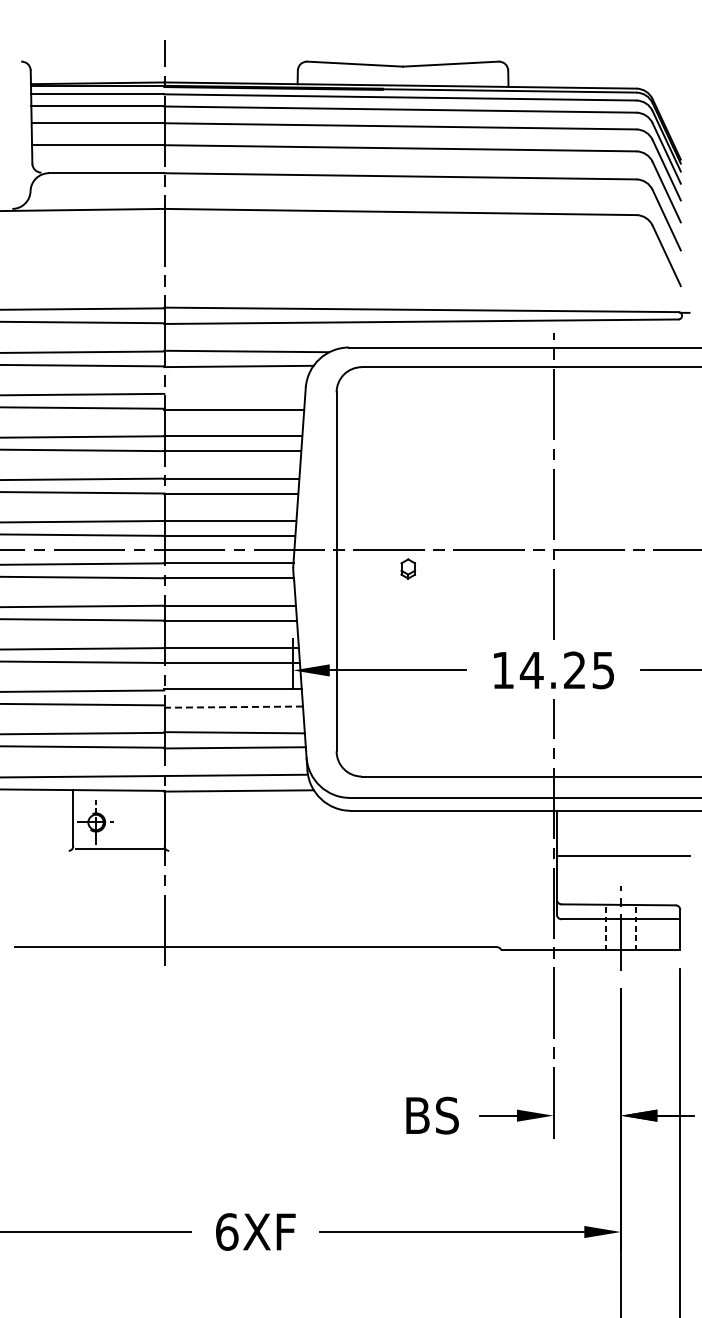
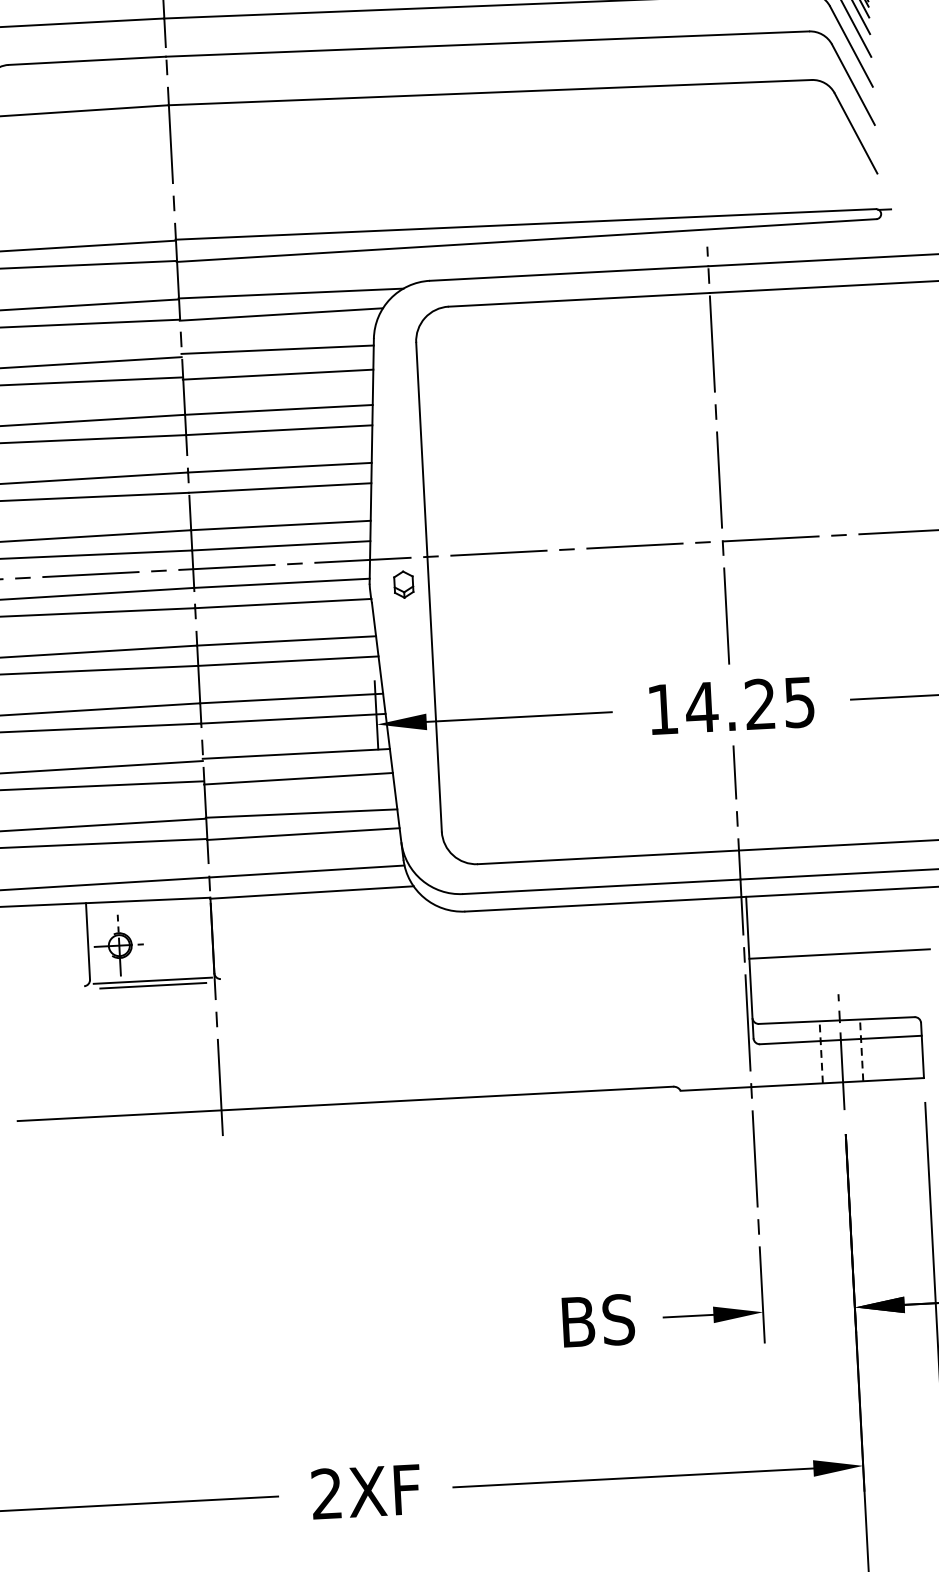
line: (234, 391) -> (277, 348), added
part: (407, 568) -> (402, 583), moved
line: (233, 707) -> (298, 779), dashed -> solid
line: (119, 853) -> (153, 986), added
text: (227, 1231) -> (327, 1493), 6XF -> 2XF

